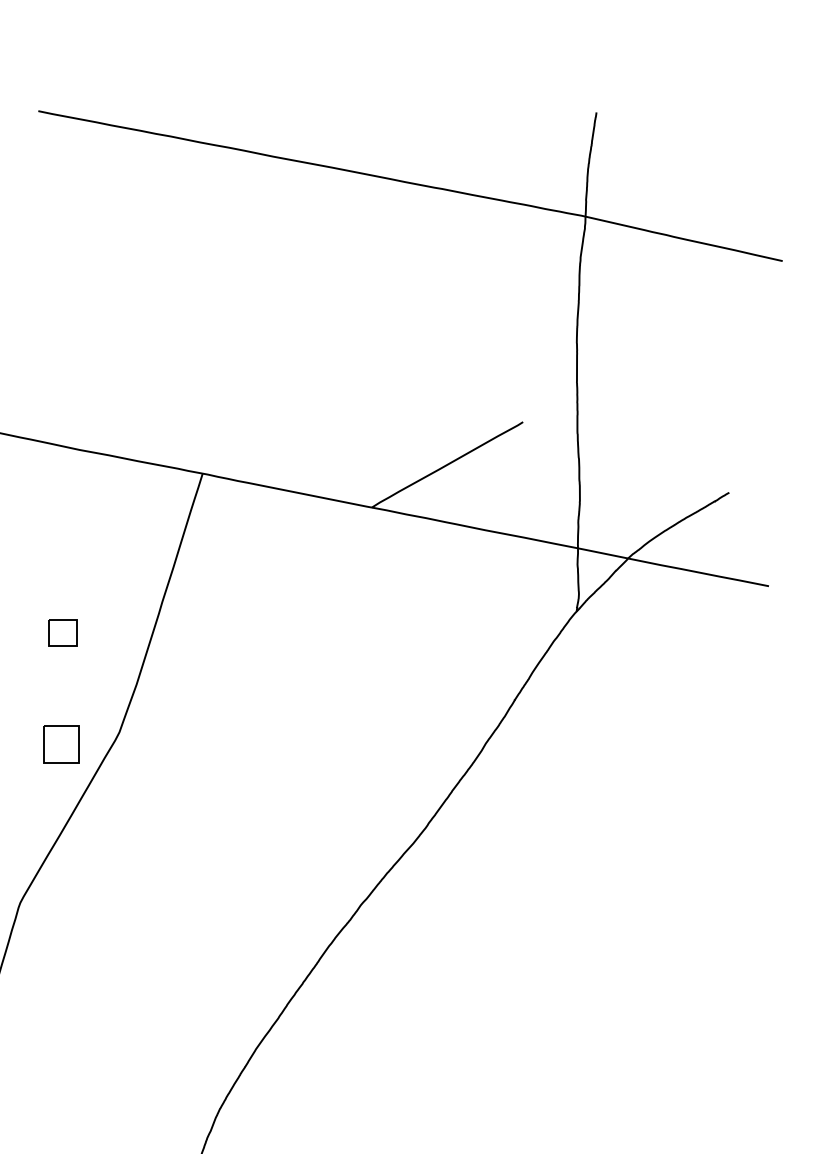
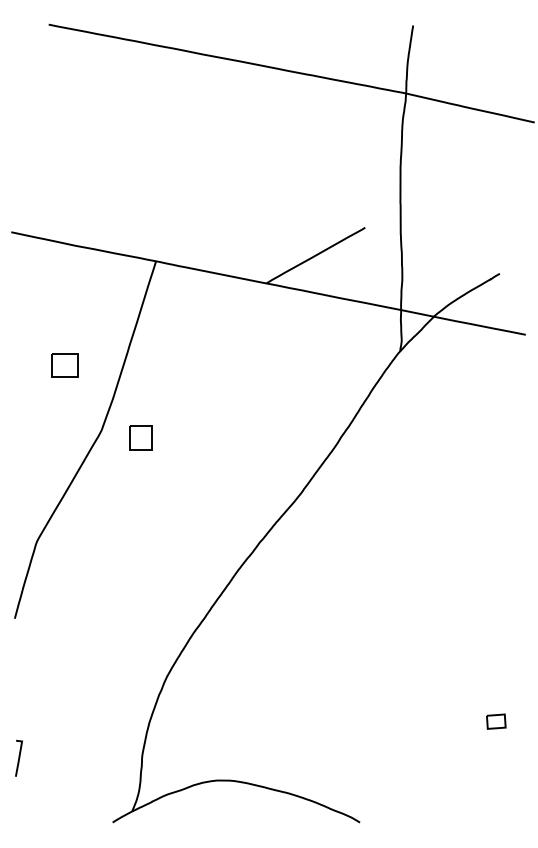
part: (62, 633) -> (64, 365), size x1.4
part: (60, 743) -> (140, 437), moved

